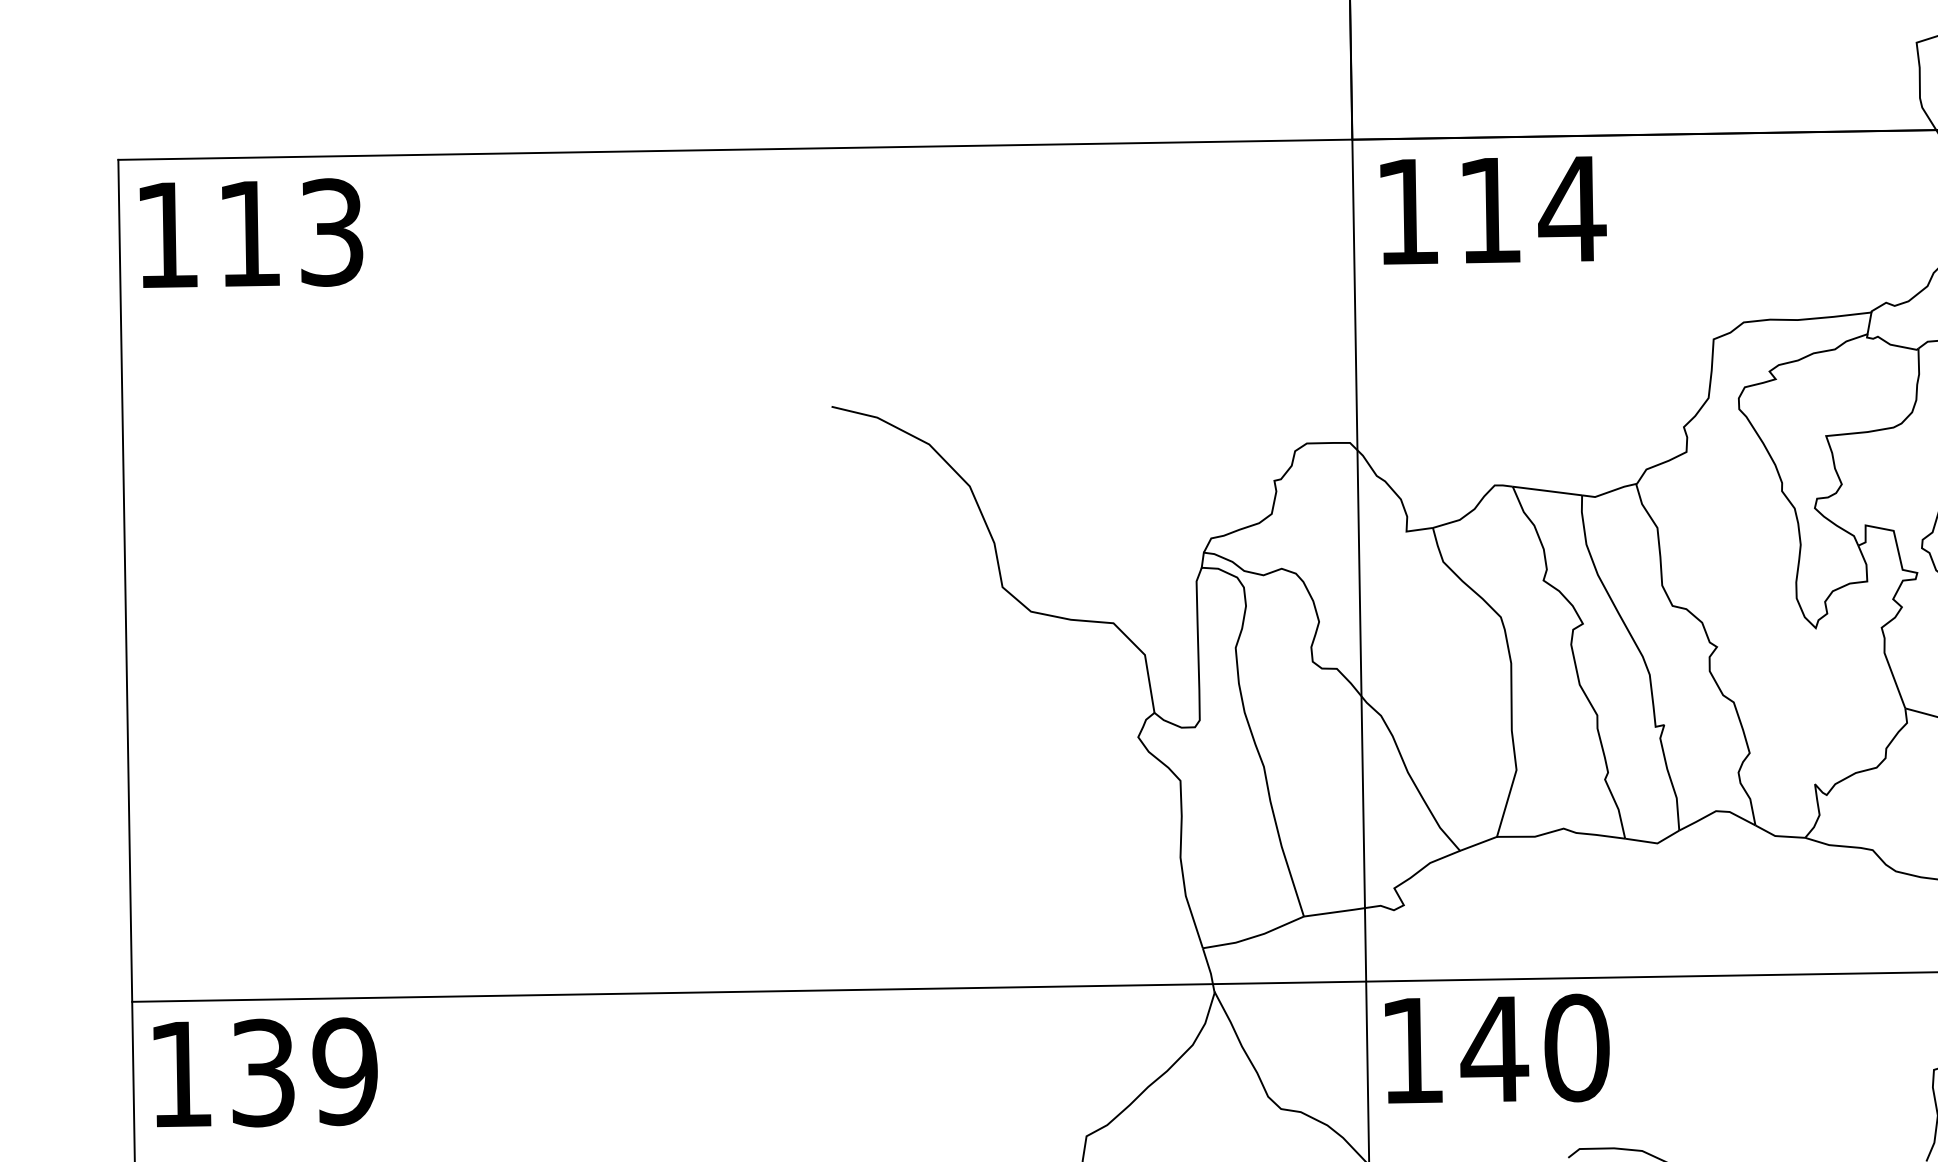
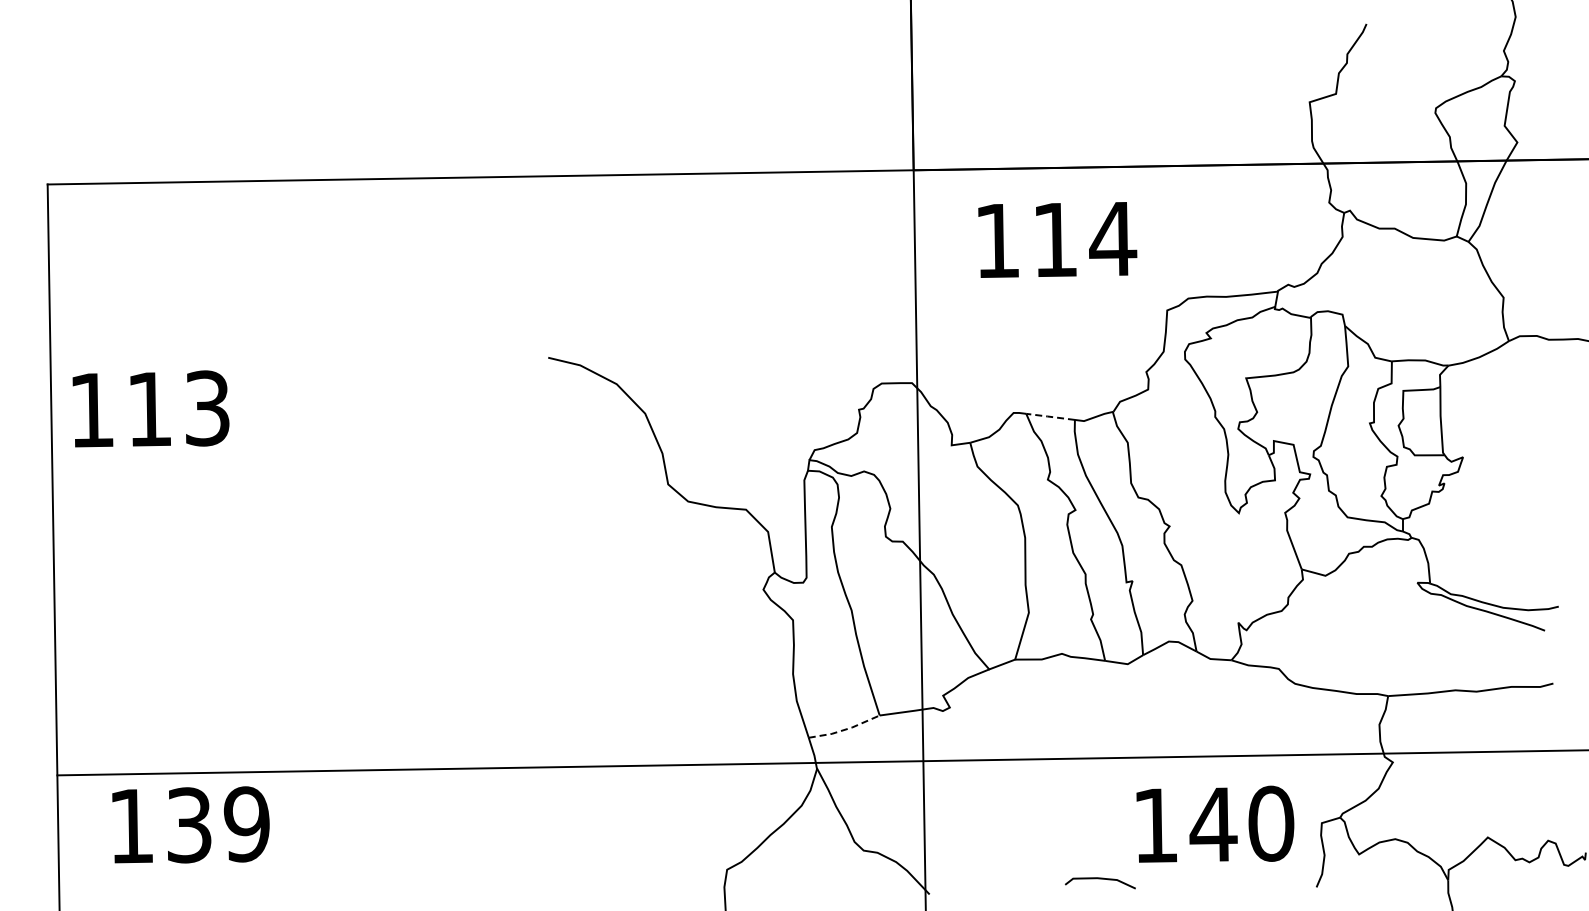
text: (1493, 209) -> (1057, 239), moved
text: (250, 232) -> (150, 408), moved
line: (1545, 490) -> (1049, 416), solid -> dashed
line: (1255, 936) -> (845, 729), solid -> dashed
text: (1497, 1047) -> (1215, 823), moved
text: (264, 1071) -> (190, 824), moved

